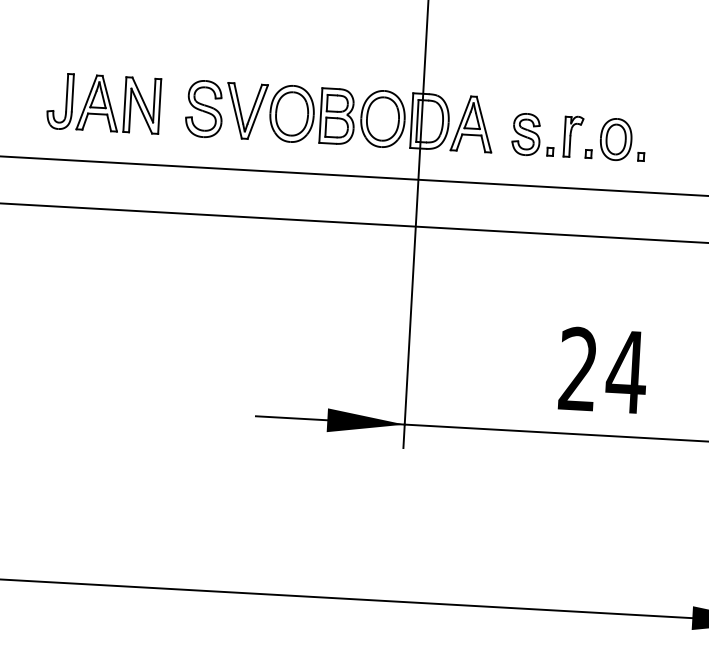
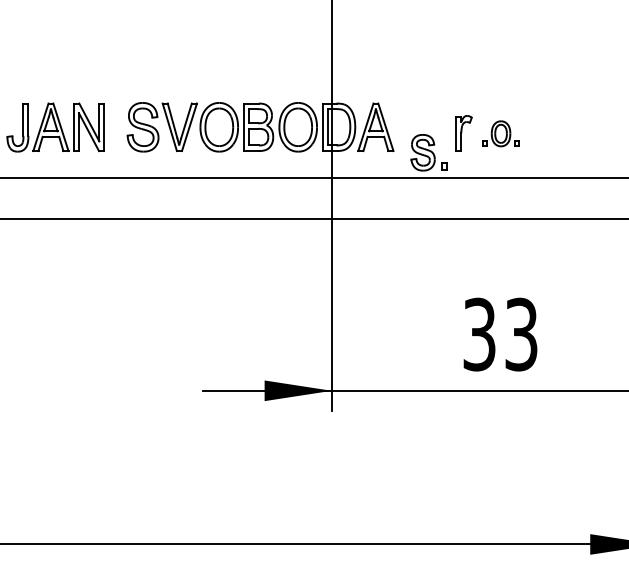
part: (532, 134) -> (428, 152), moved
part: (615, 139) -> (500, 133), size x0.7
text: (602, 370) -> (500, 334), 24 -> 33

